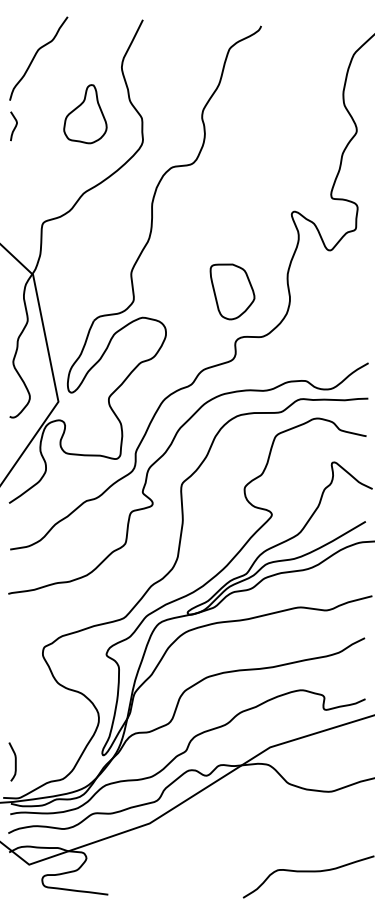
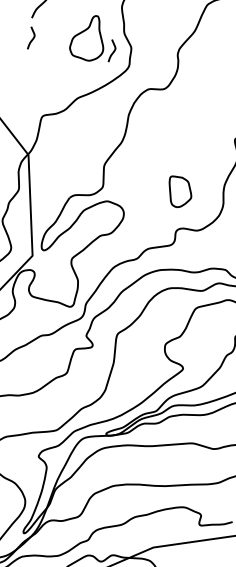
curve: (119, 126) -> (113, 51), added
part: (232, 291) -> (179, 192), size x0.7

